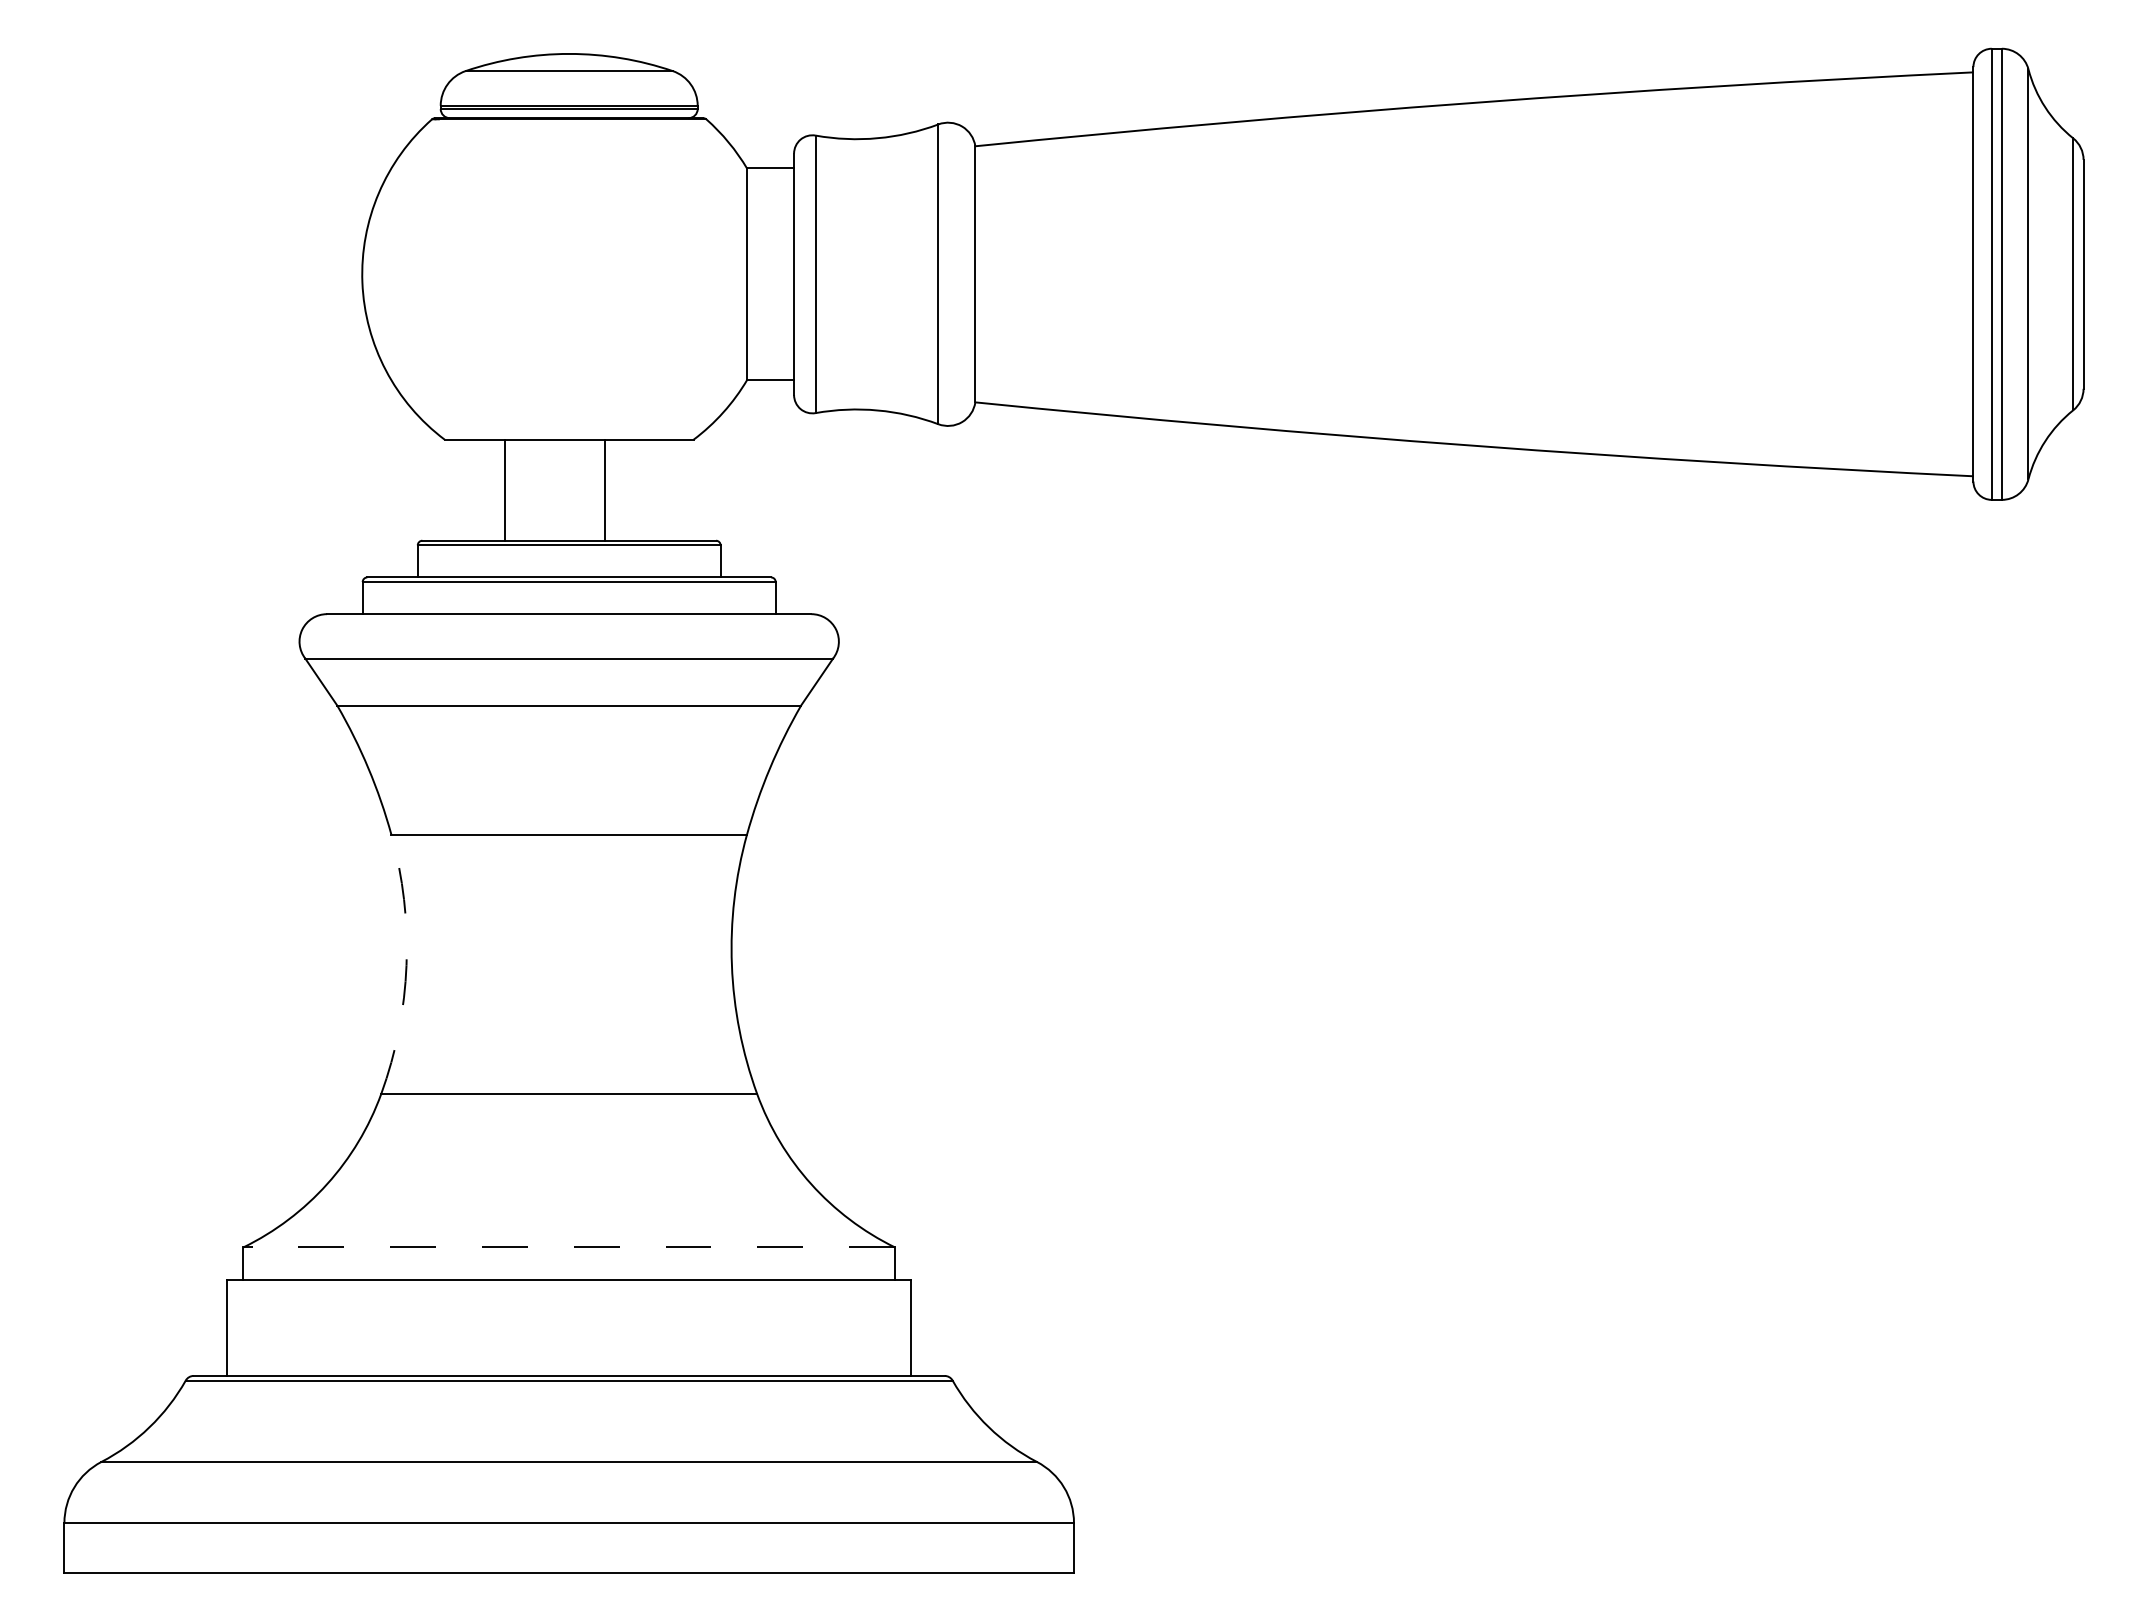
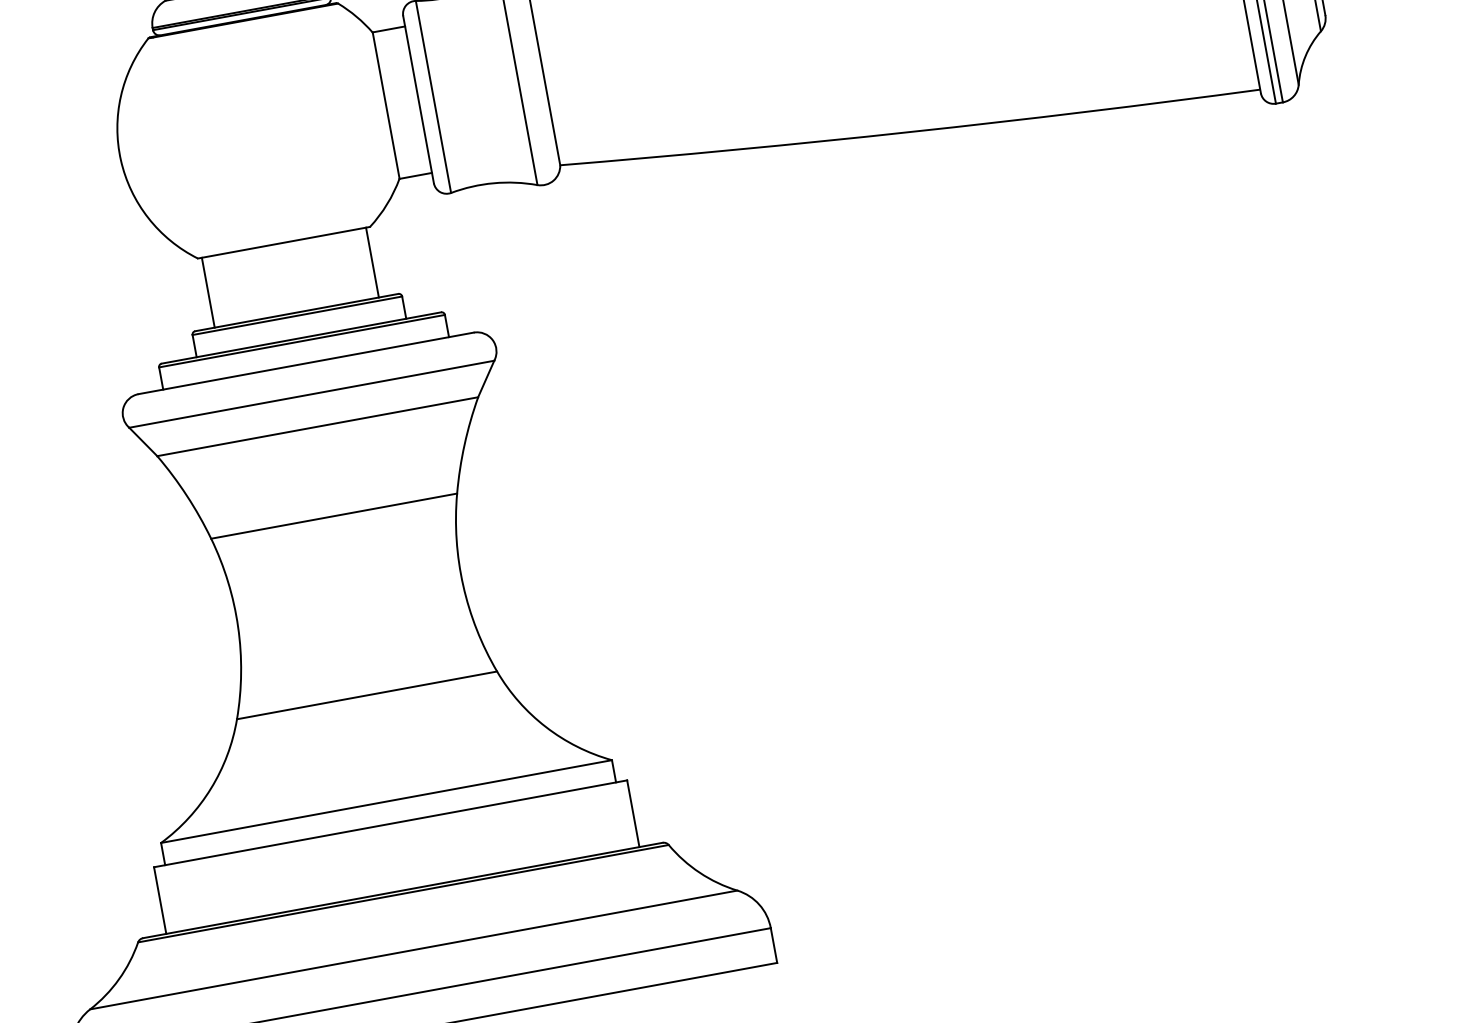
line: (504, 489) -> (208, 292), moved
line: (604, 489) -> (372, 262), moved
arc: (406, 965) -> (238, 627), dashed -> solid
line: (569, 1247) -> (386, 801), dashed -> solid

